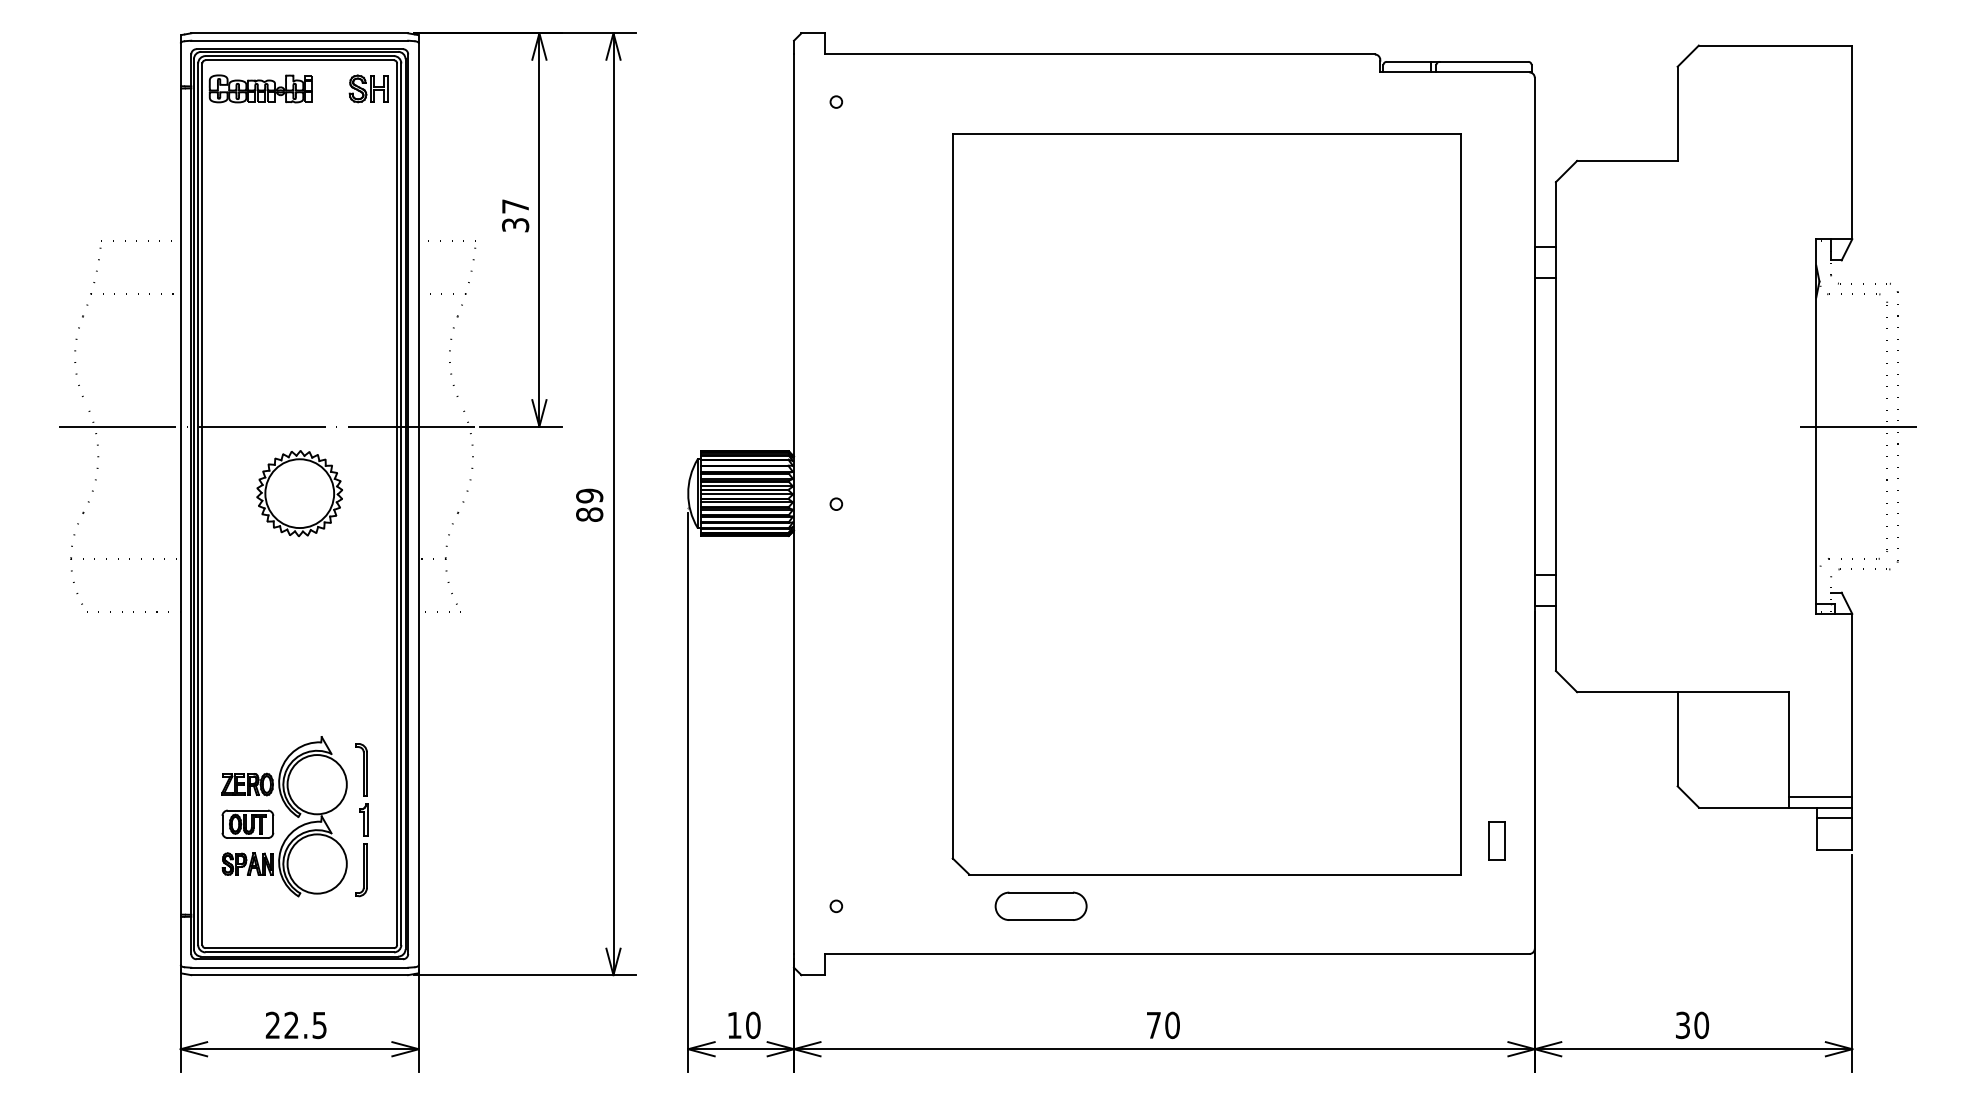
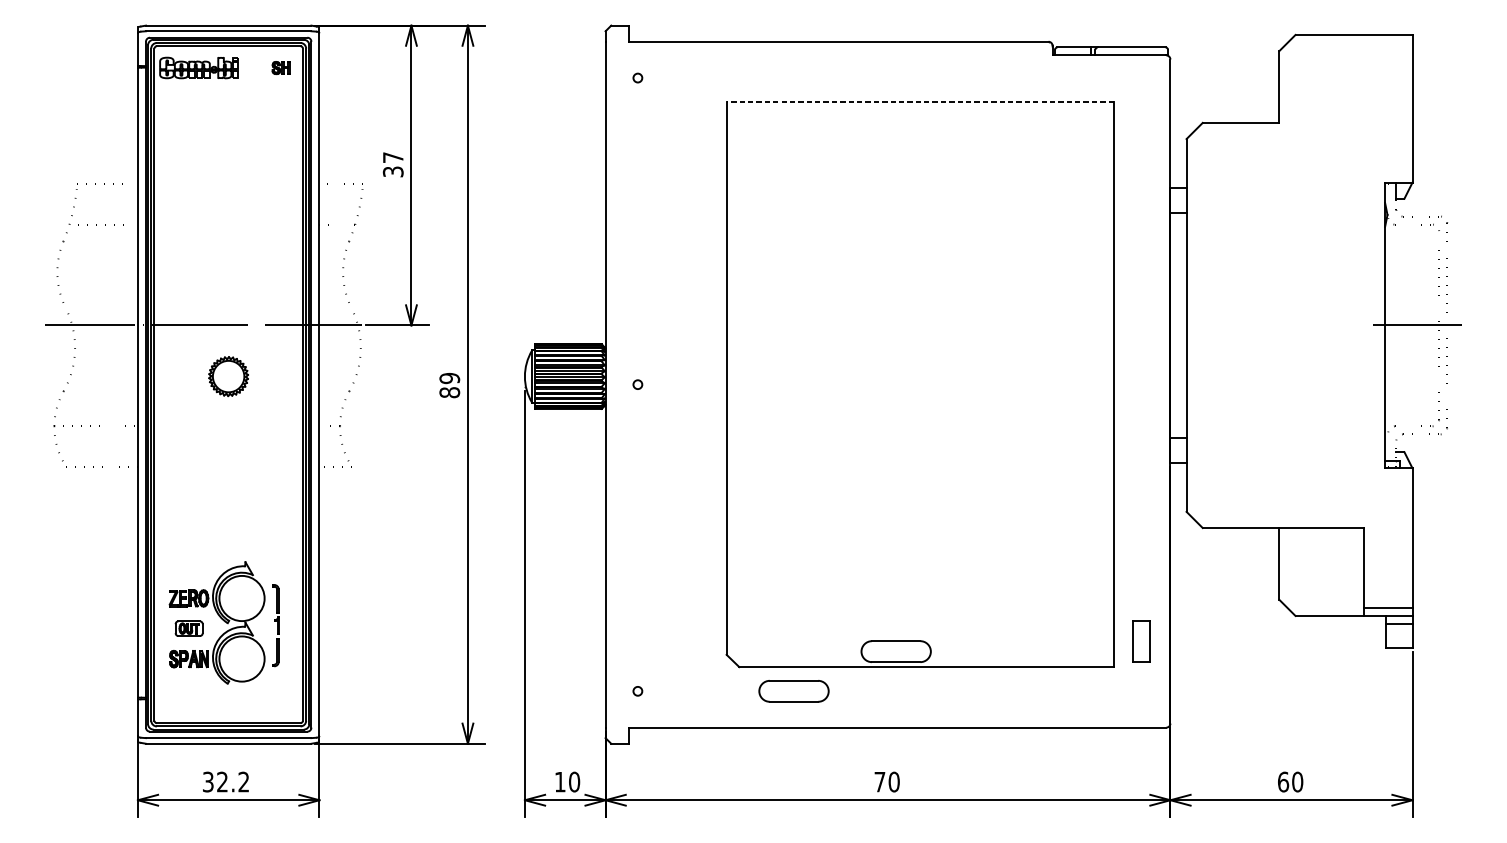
part: (368, 88) -> (281, 67), size x0.6
line: (1206, 133) -> (920, 102), solid -> dashed
part: (299, 493) -> (228, 376), size x0.6
part: (361, 820) -> (275, 625), size x0.7
part: (247, 823) -> (188, 628), size x0.7
part: (1496, 840) -> (1141, 641), size x1.4
part: (1174, 853) -> (895, 651), added
text: (296, 1025) -> (226, 782), 22.5 -> 32.2
text: (1682, 1025) -> (1283, 782), 30 -> 60

